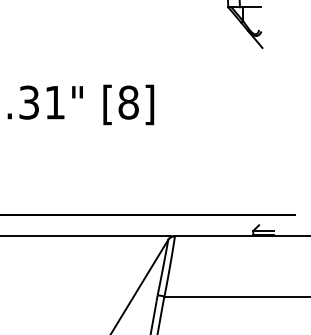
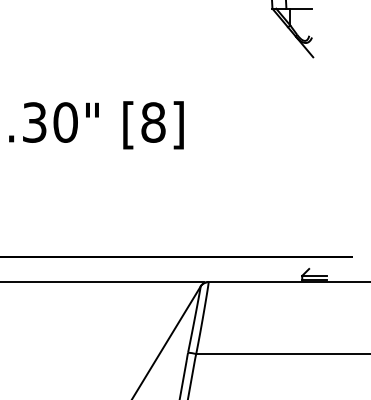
text: (55, 102) -> (66, 122), .31" -> .30"

